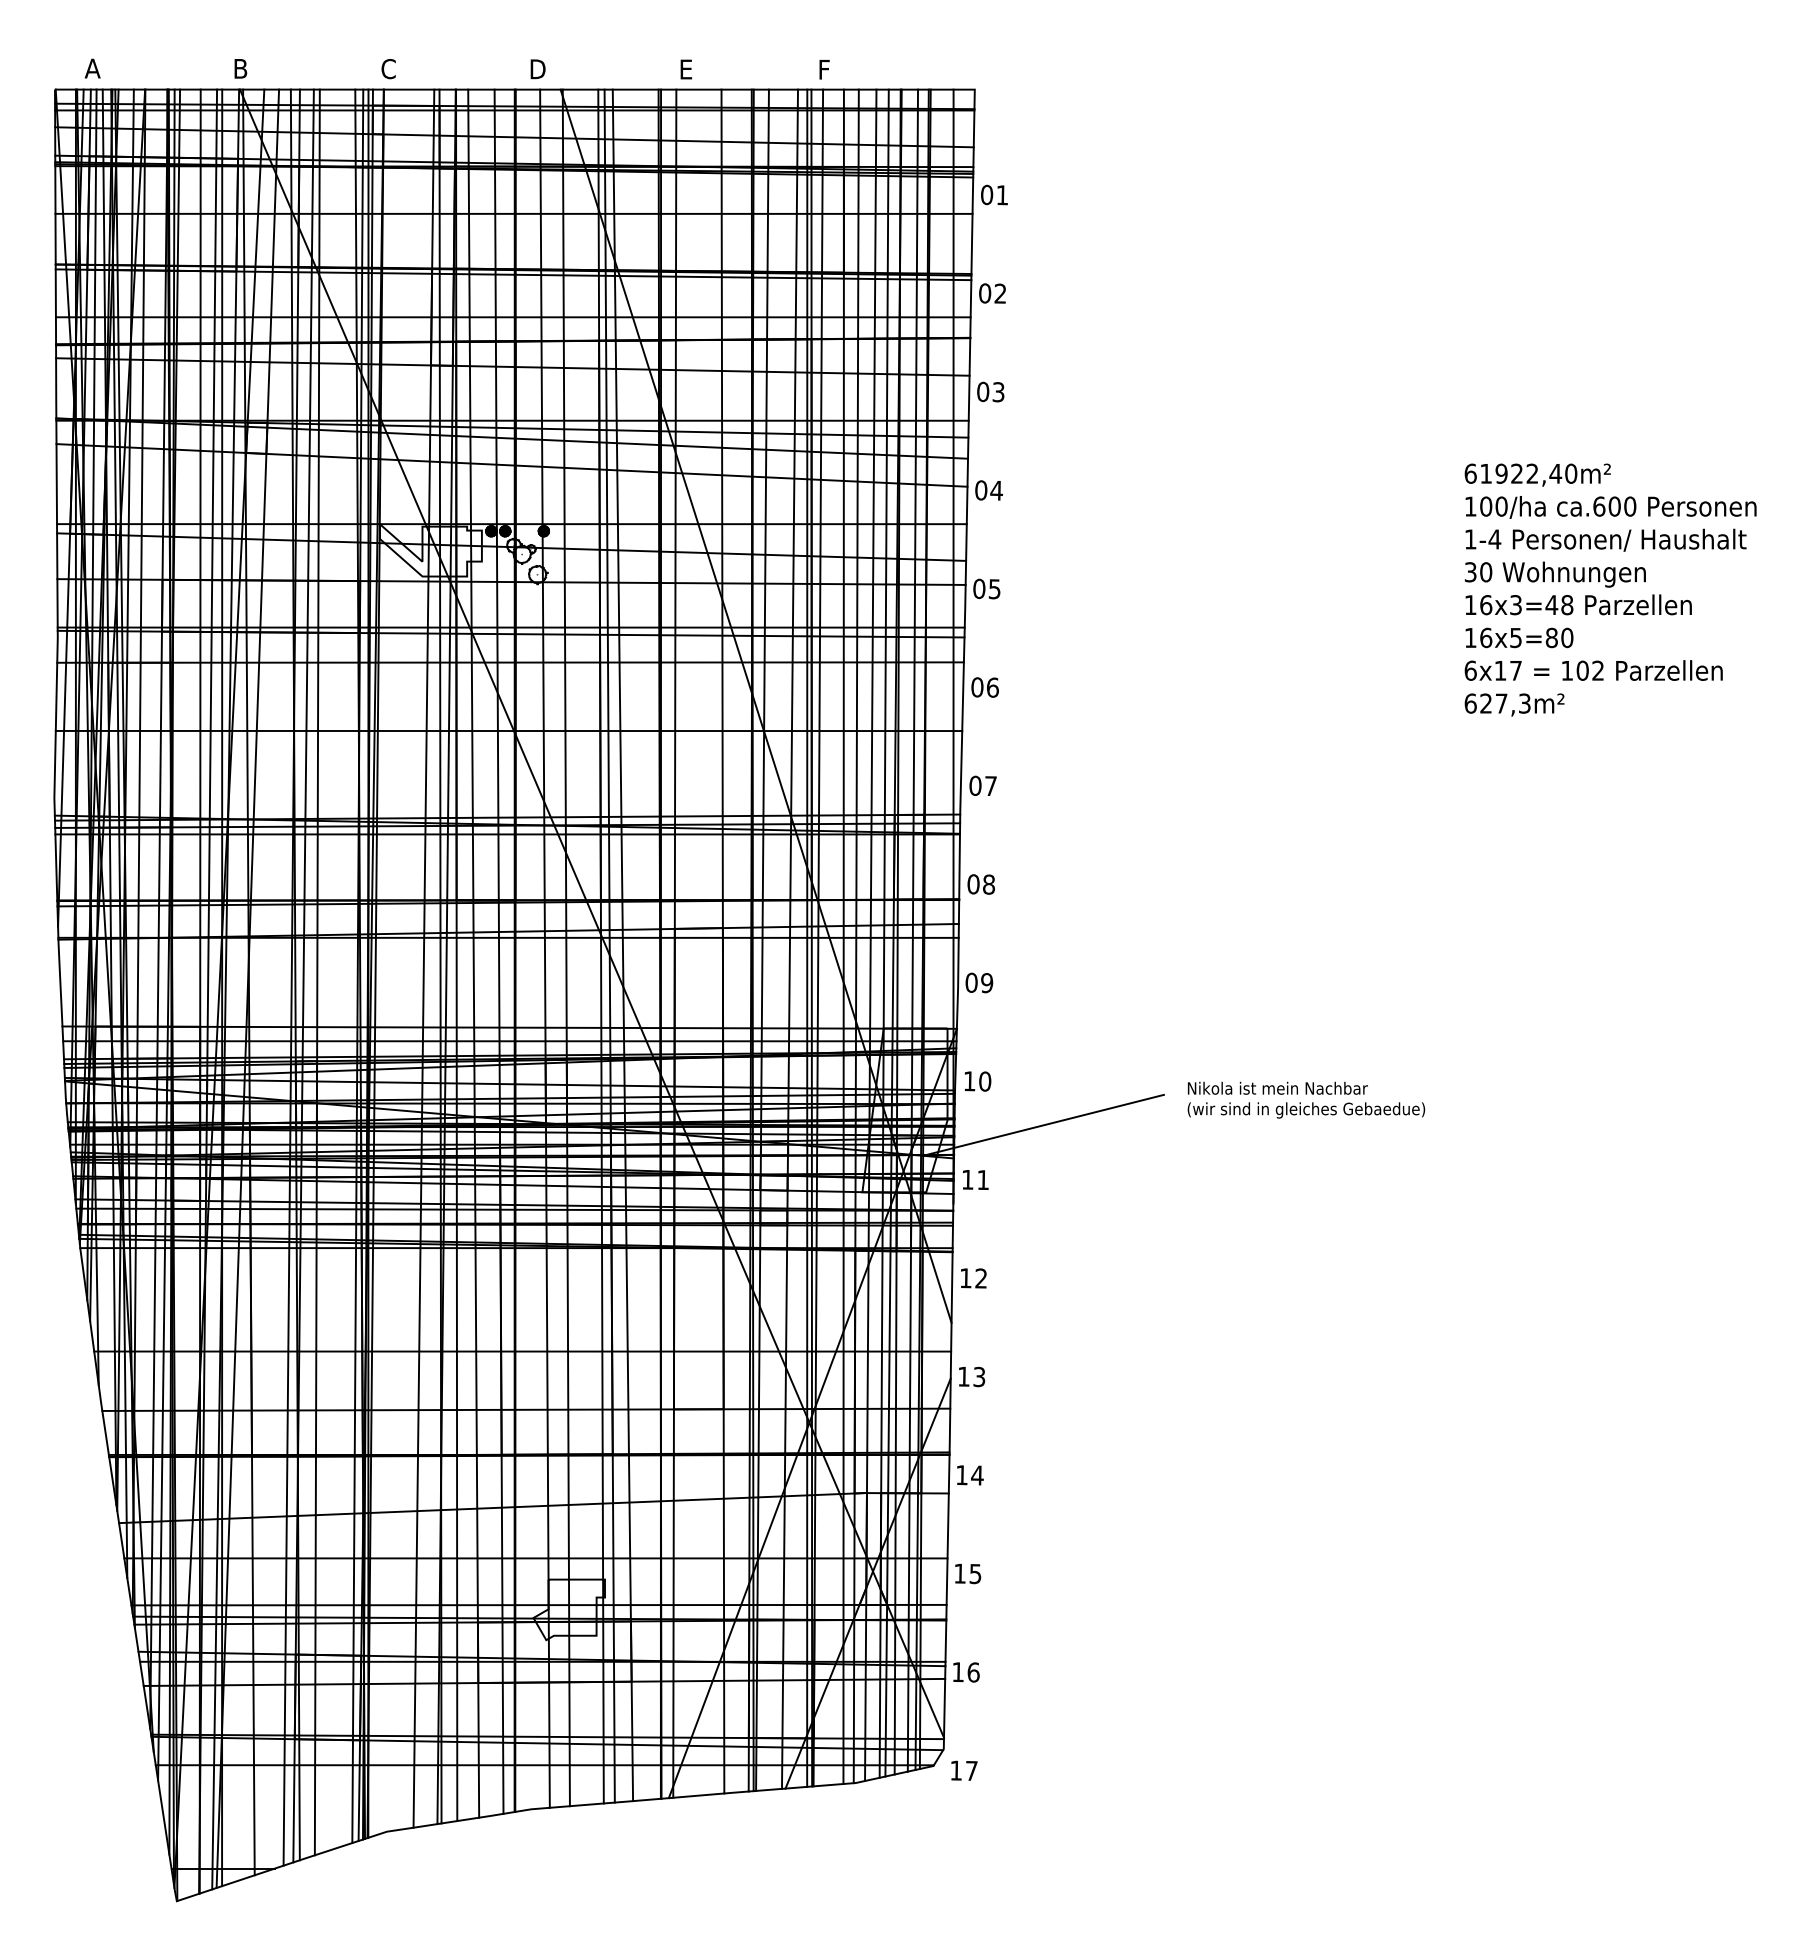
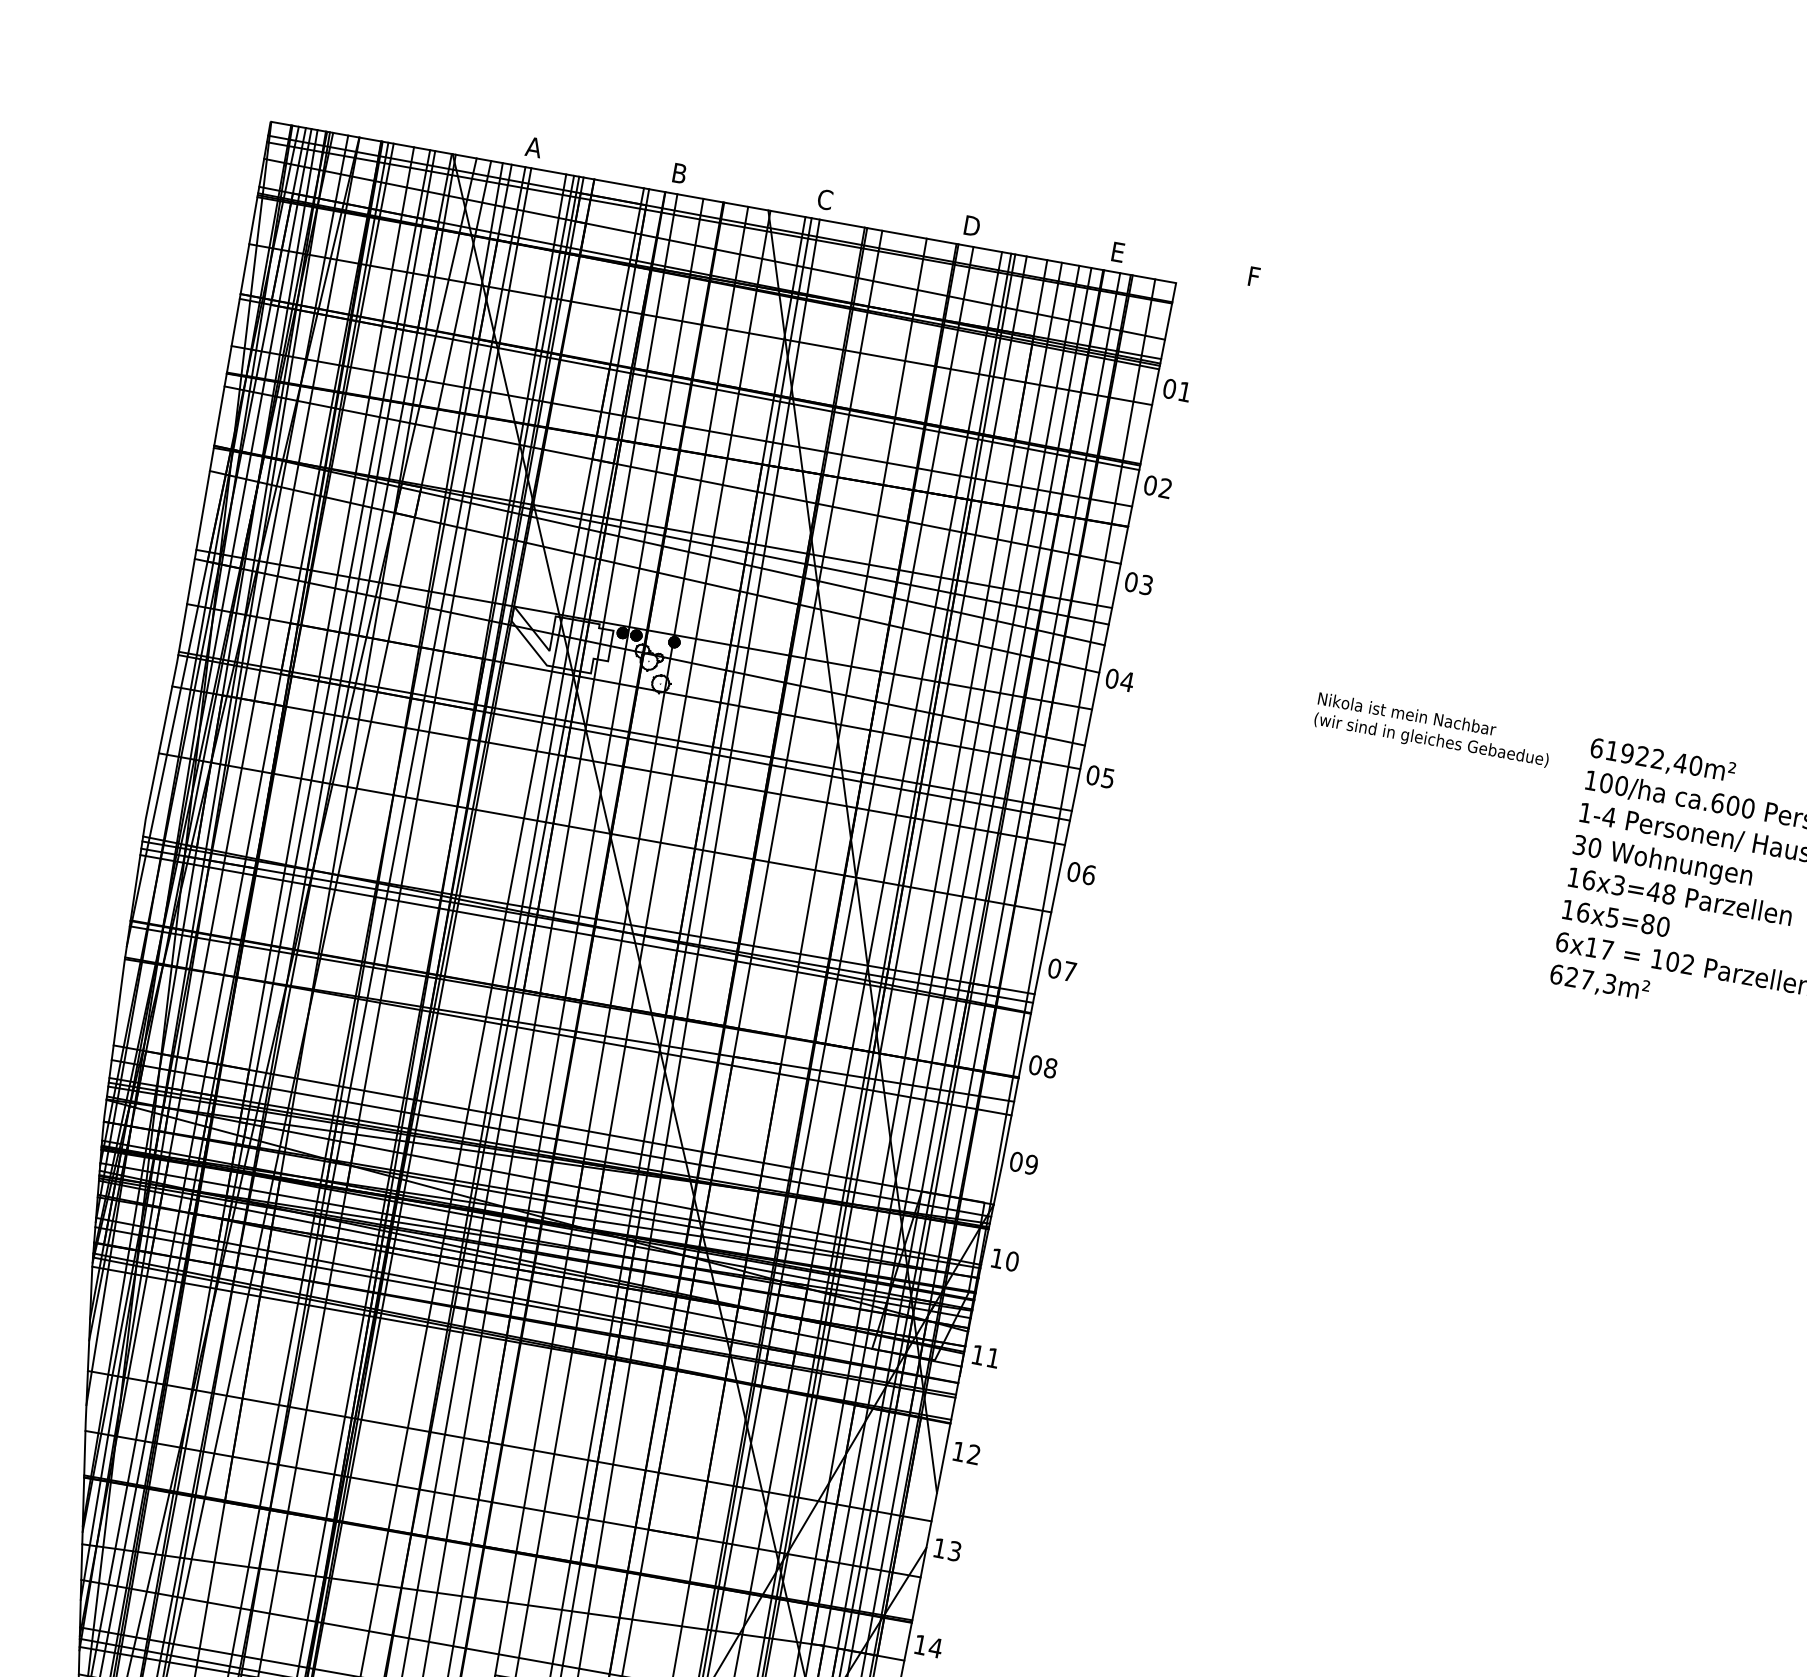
text: (456, 68) -> (892, 211), moved
text: (1306, 1099) -> (1433, 730), moved
line: (1043, 1124) -> (1062, 1313), removed

